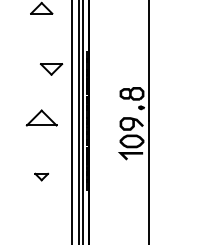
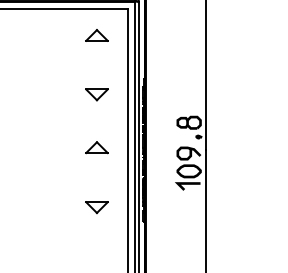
part: (51, 69) -> (96, 94), moved
part: (41, 118) -> (96, 147), size x0.71
part: (41, 176) -> (96, 207), size x1.67

